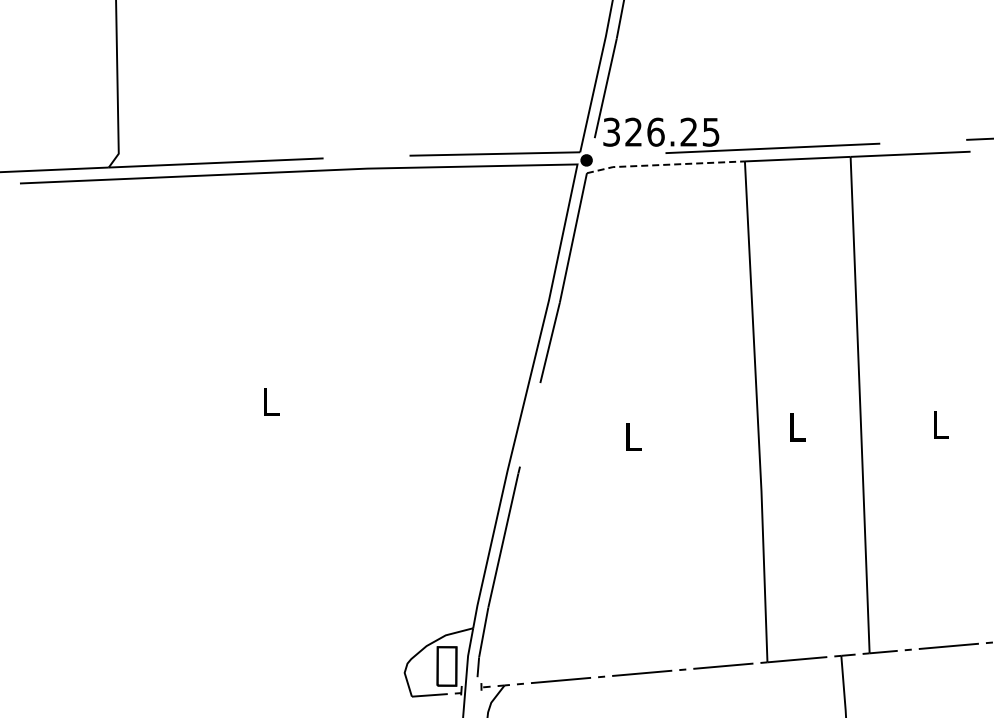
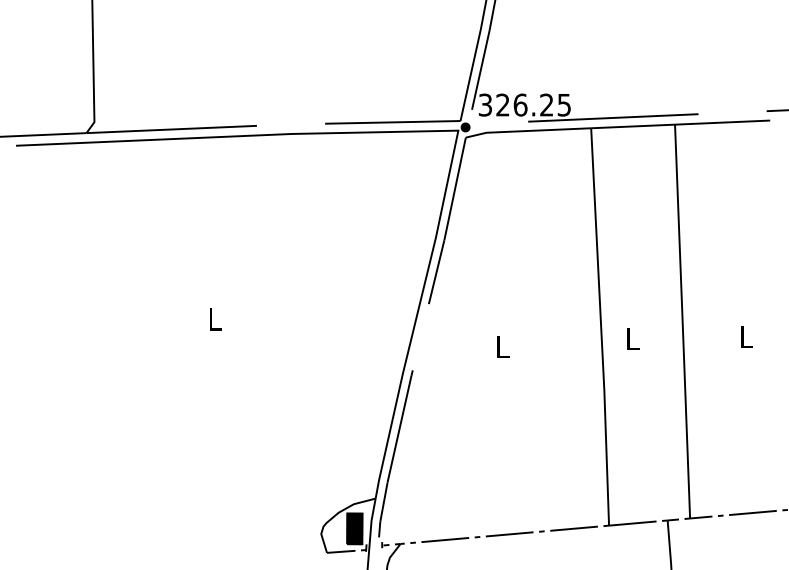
line: (665, 164) -> (528, 130), dashed -> solid
fill: (446, 666) -> (354, 528), added

